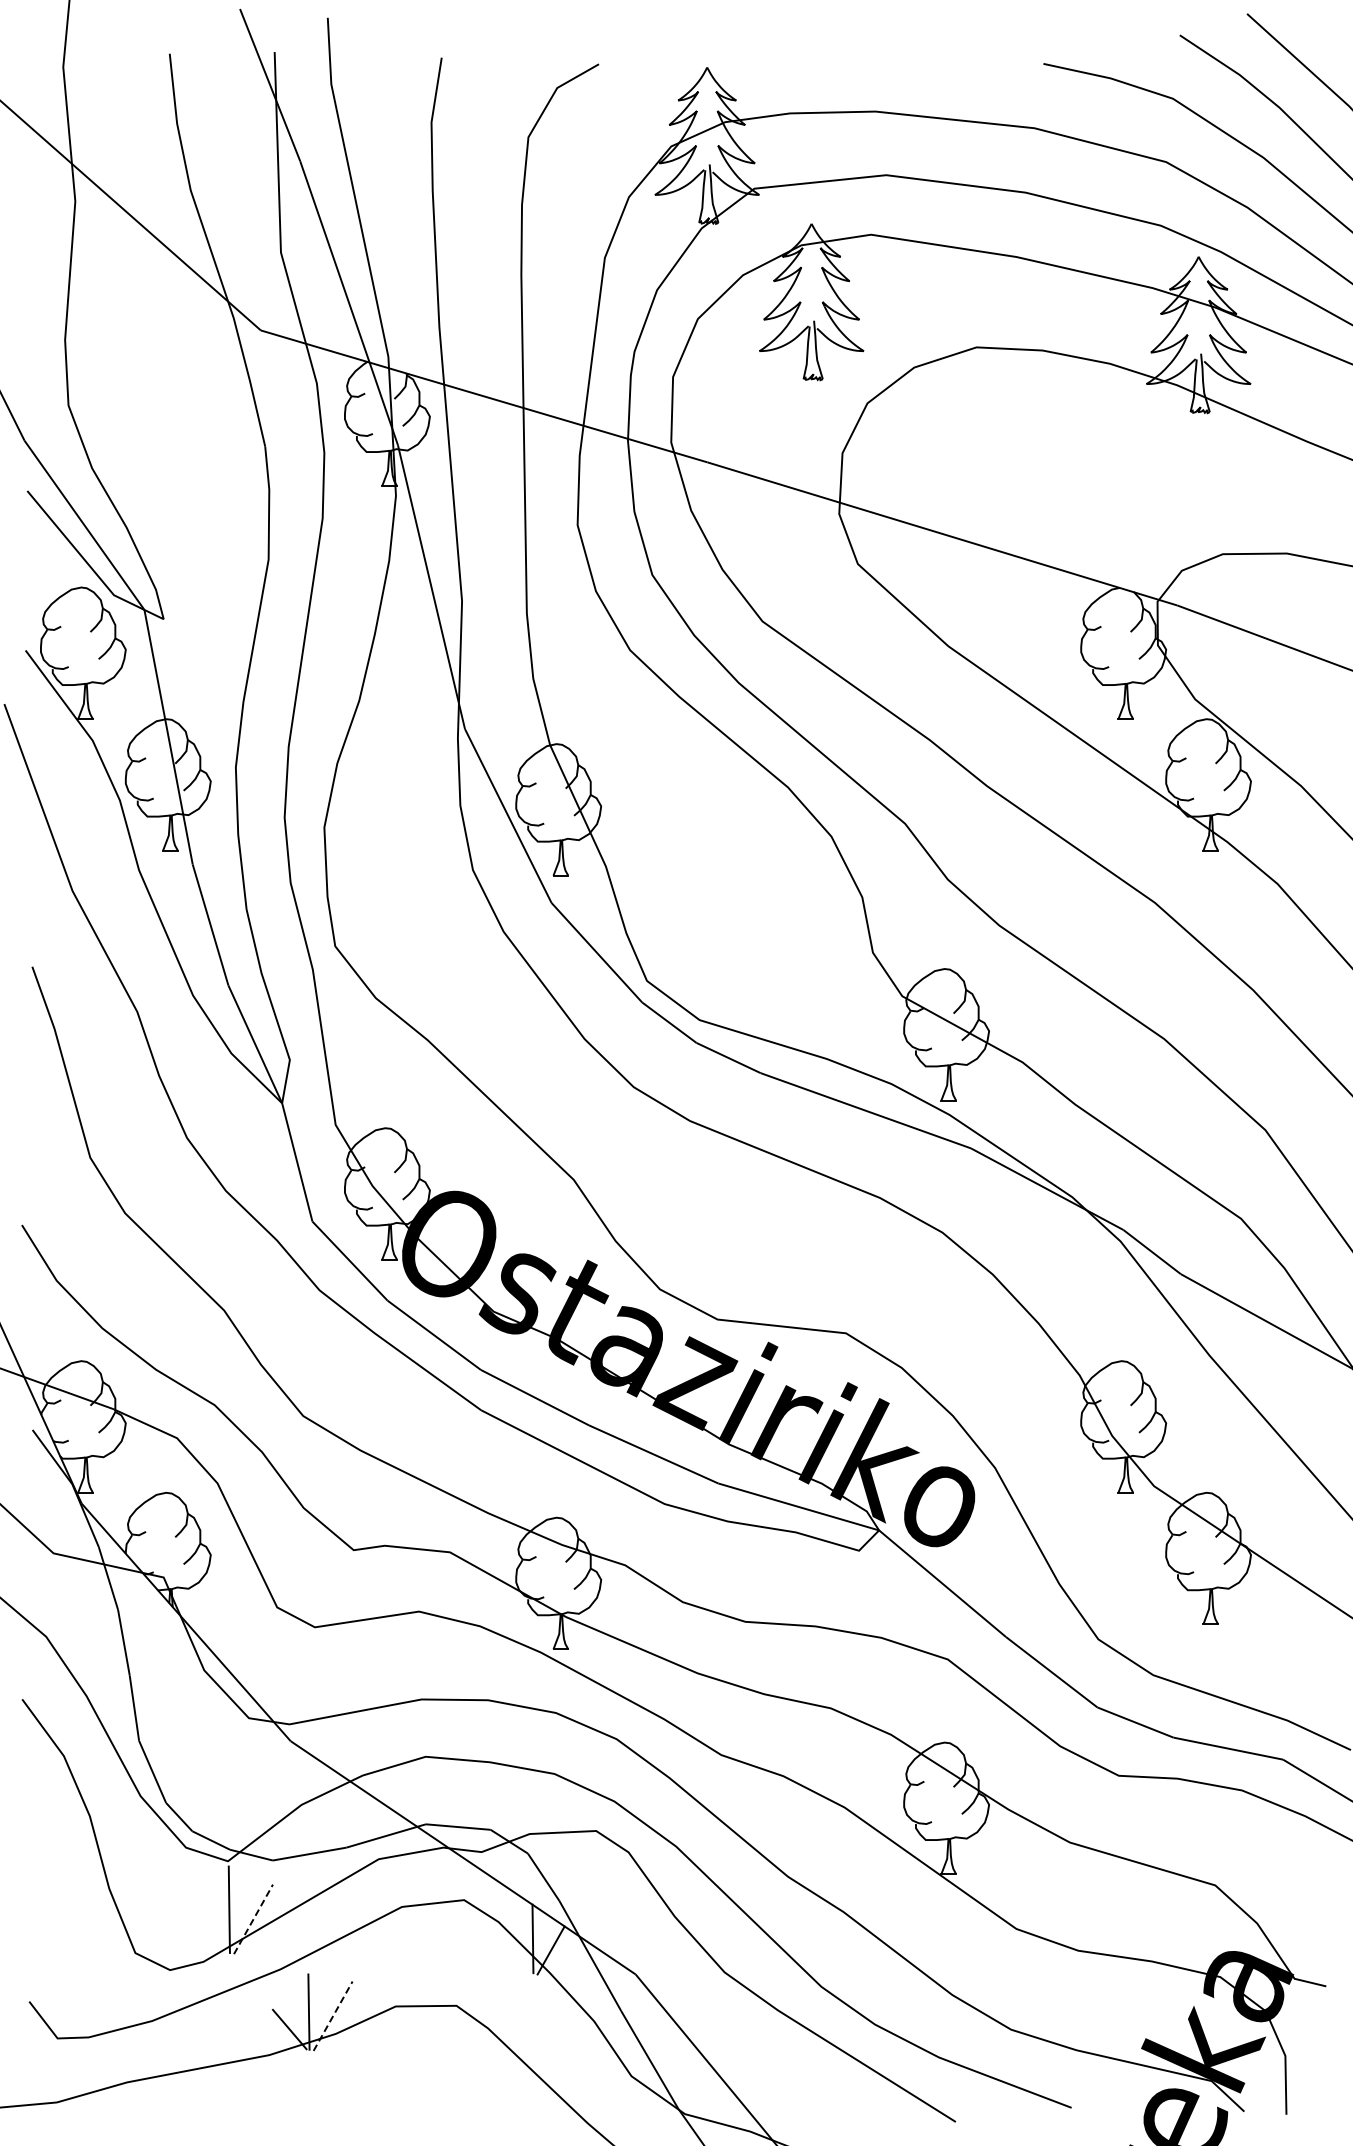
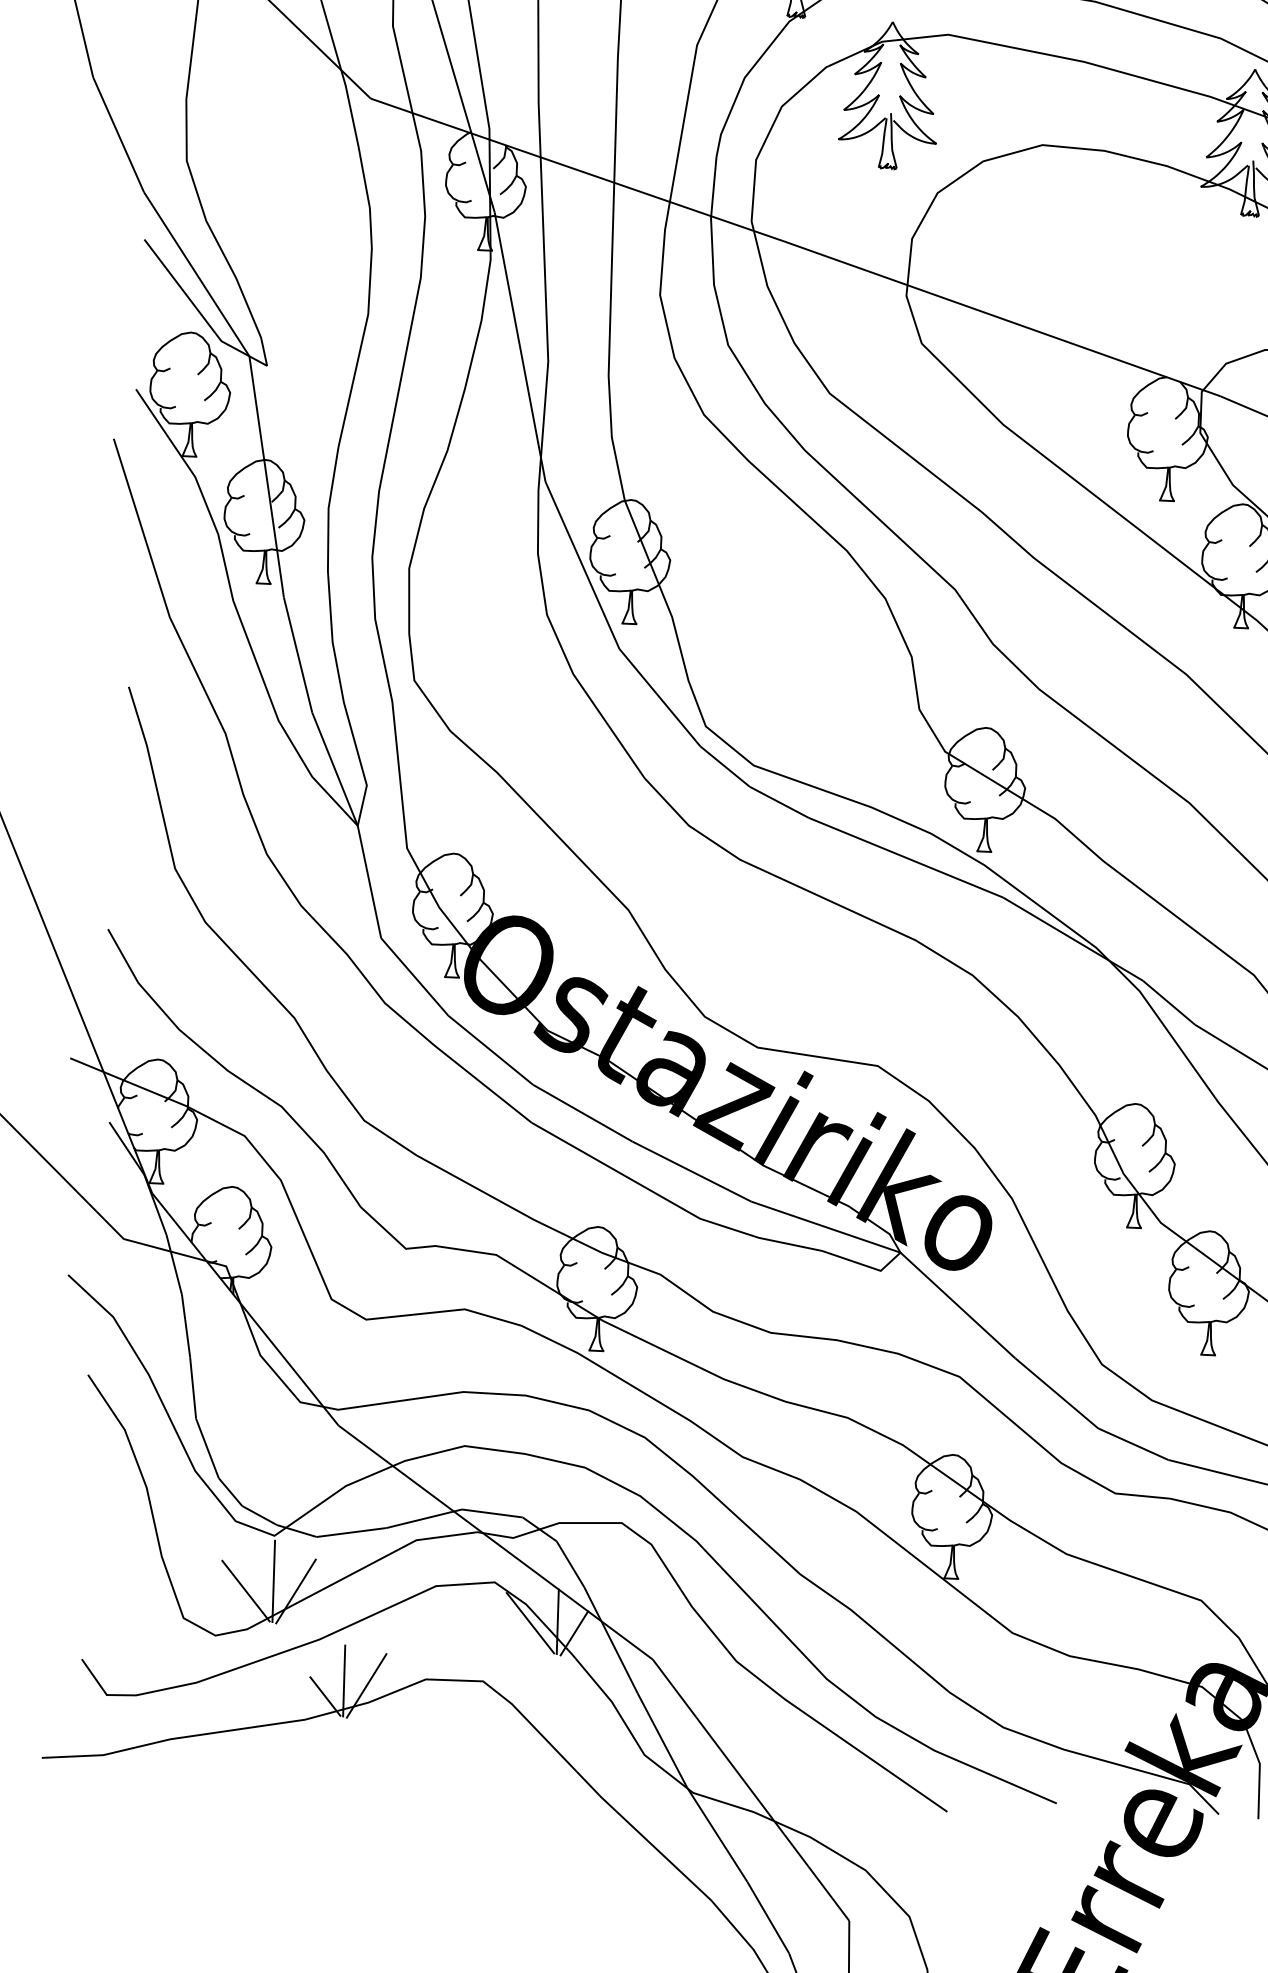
line: (253, 1919) -> (296, 1591), dashed -> solid
line: (199, 1921) -> (245, 1591), added
line: (503, 1941) -> (530, 1622), added
line: (333, 2016) -> (367, 1686), dashed -> solid

